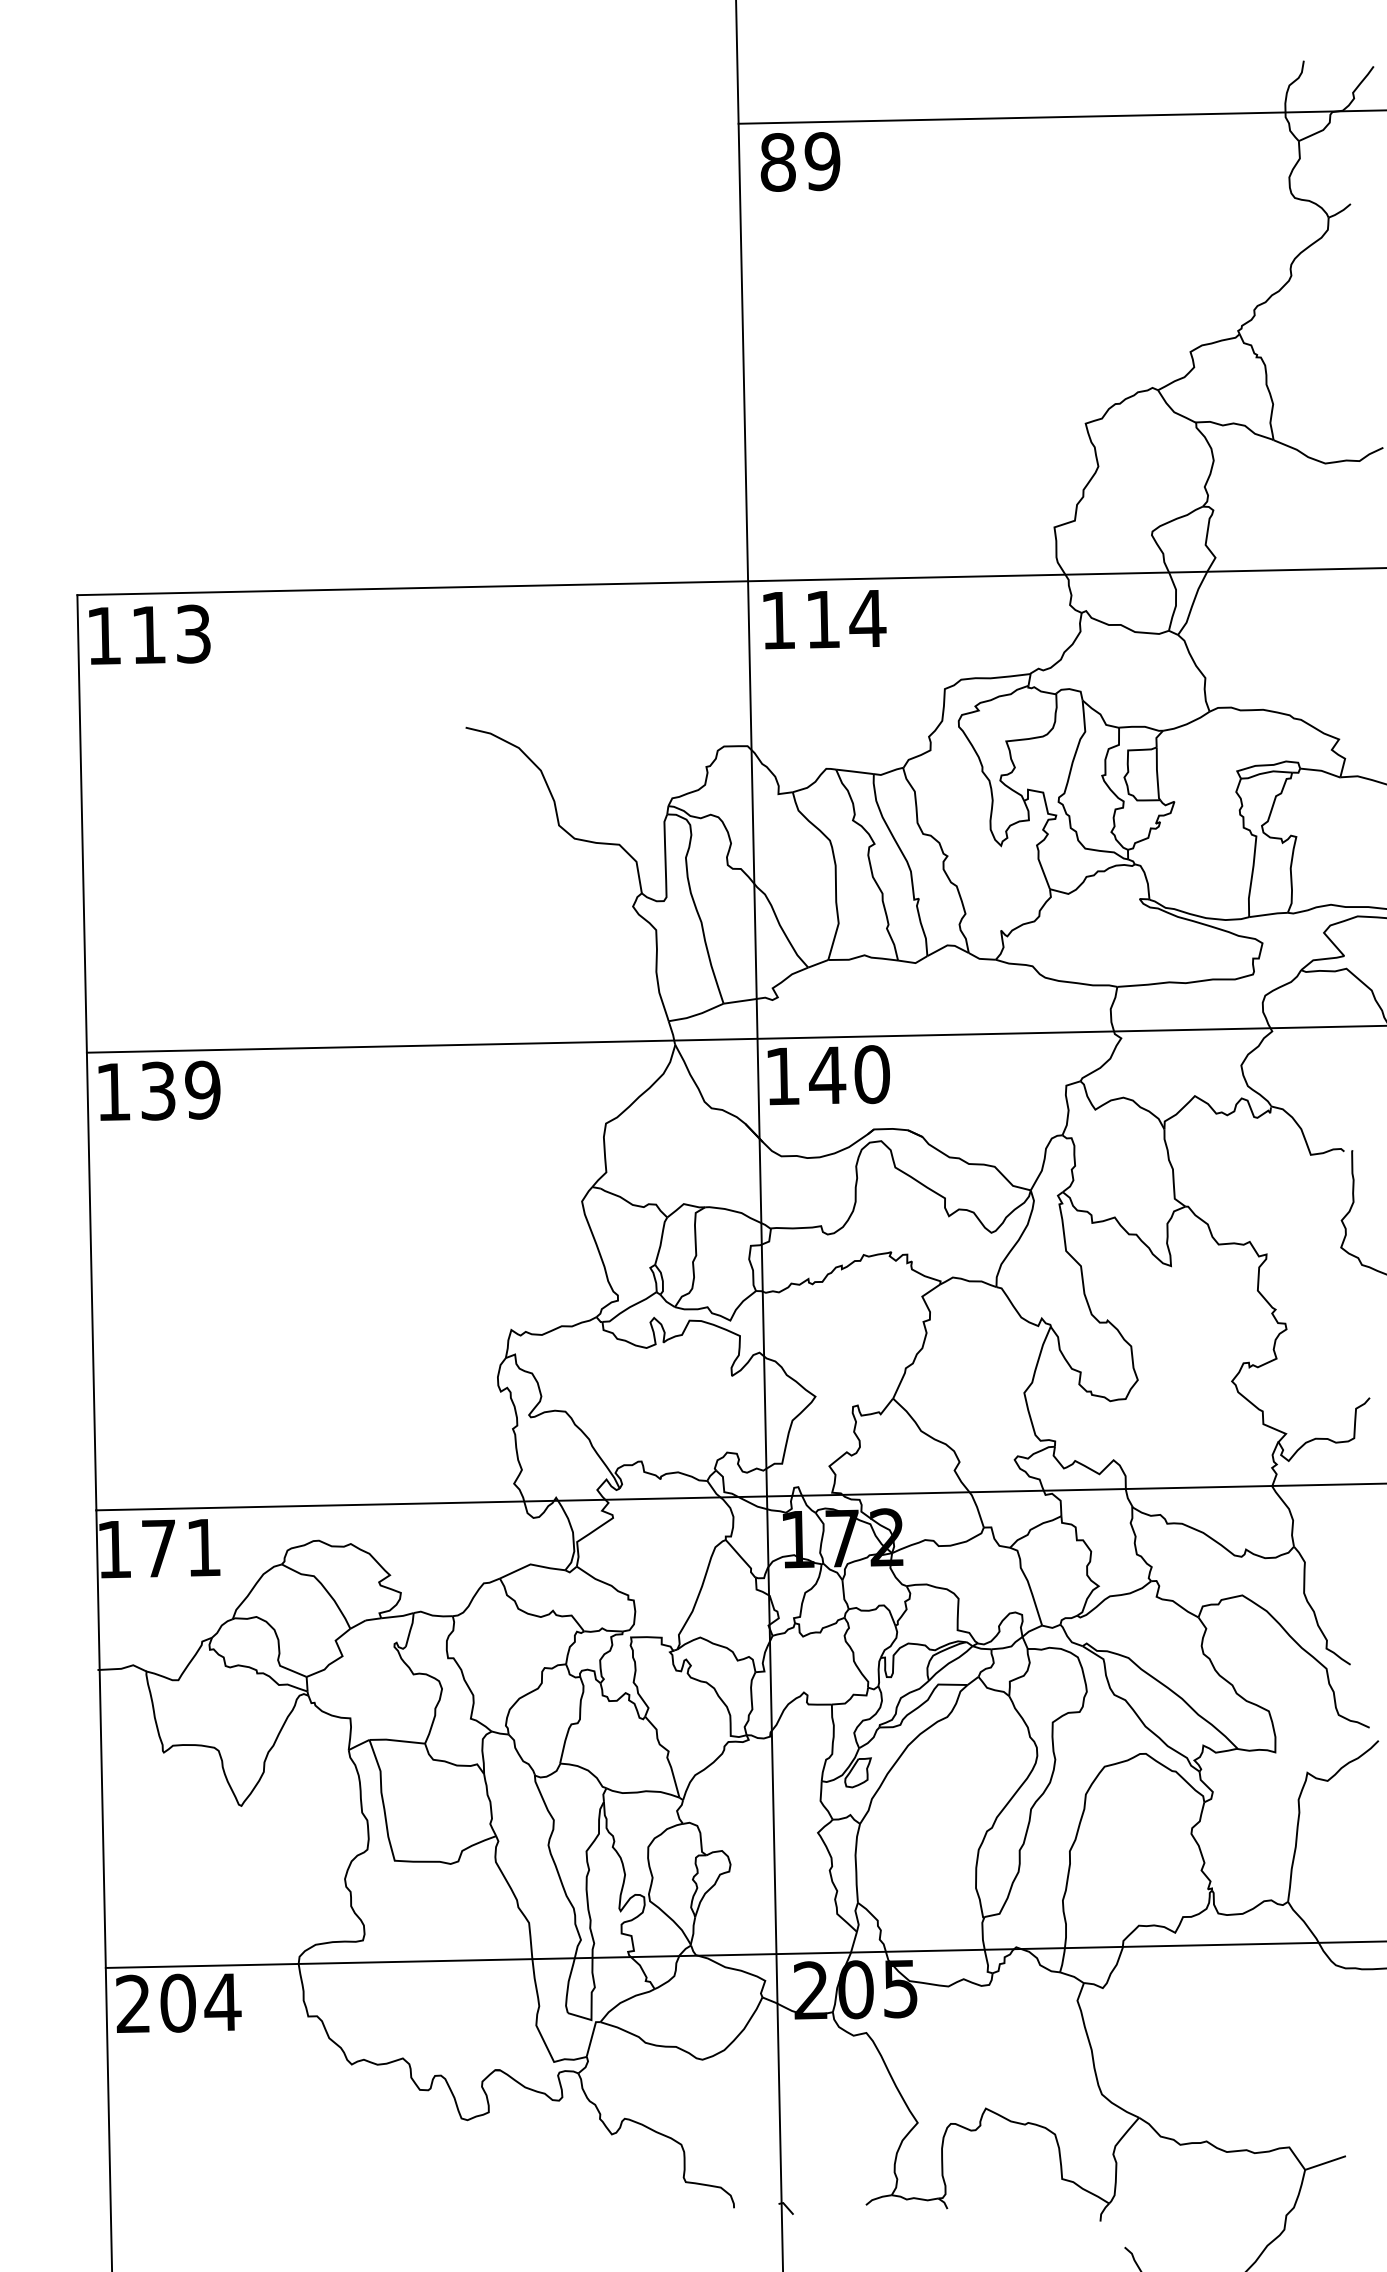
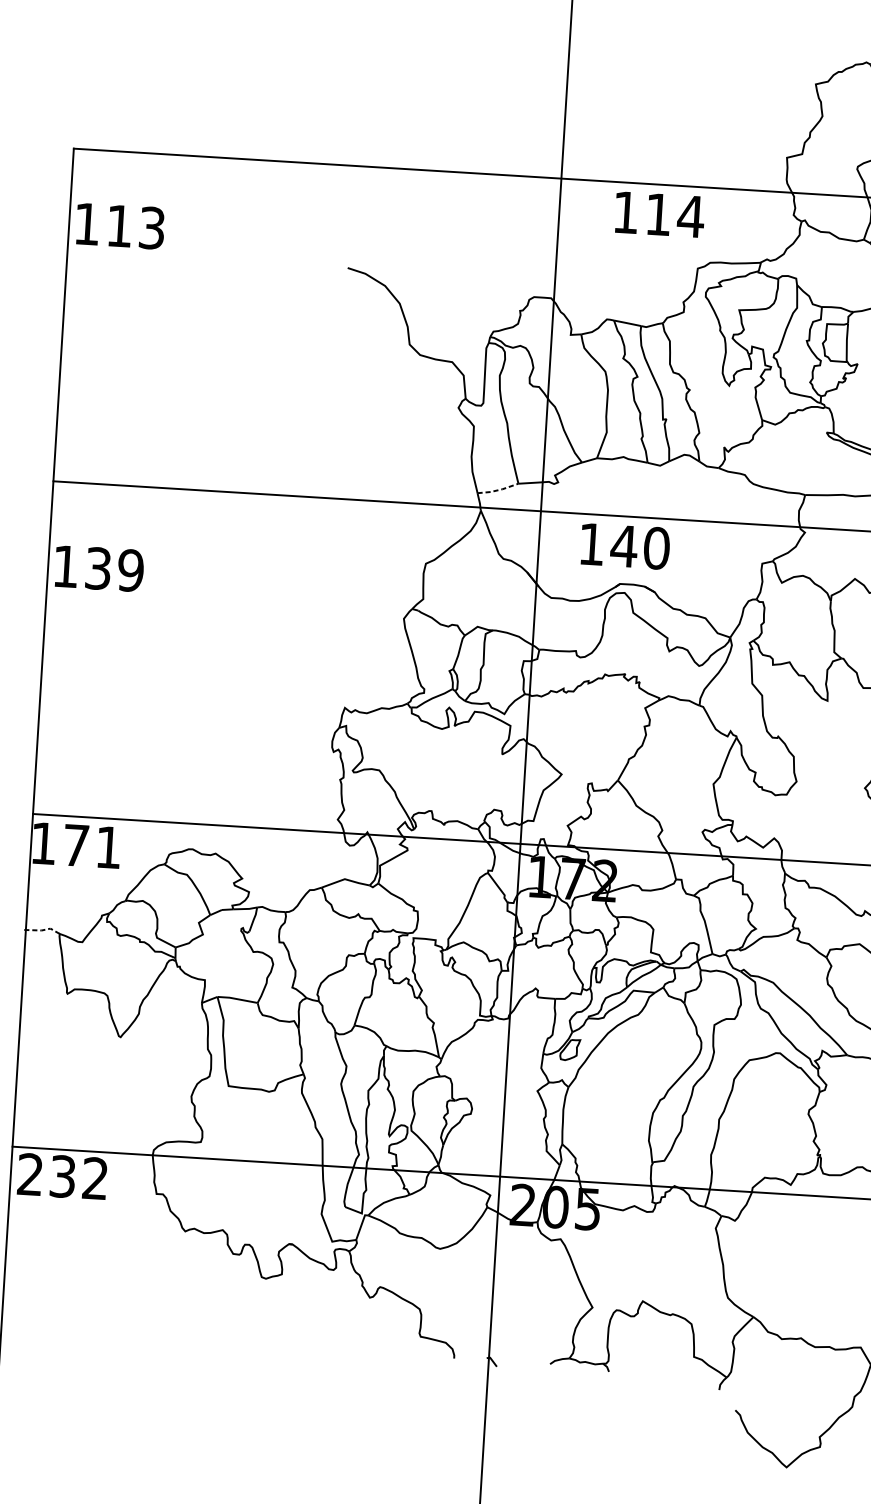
text: (824, 619) -> (659, 214), moved
text: (149, 634) -> (120, 225), moved
line: (696, 1014) -> (498, 489), solid -> dashed
text: (828, 1075) -> (625, 546), moved
text: (159, 1090) -> (99, 568), moved
line: (123, 1668) -> (43, 930), solid -> dashed
text: (200, 2002) -> (79, 1177), 204 -> 232

